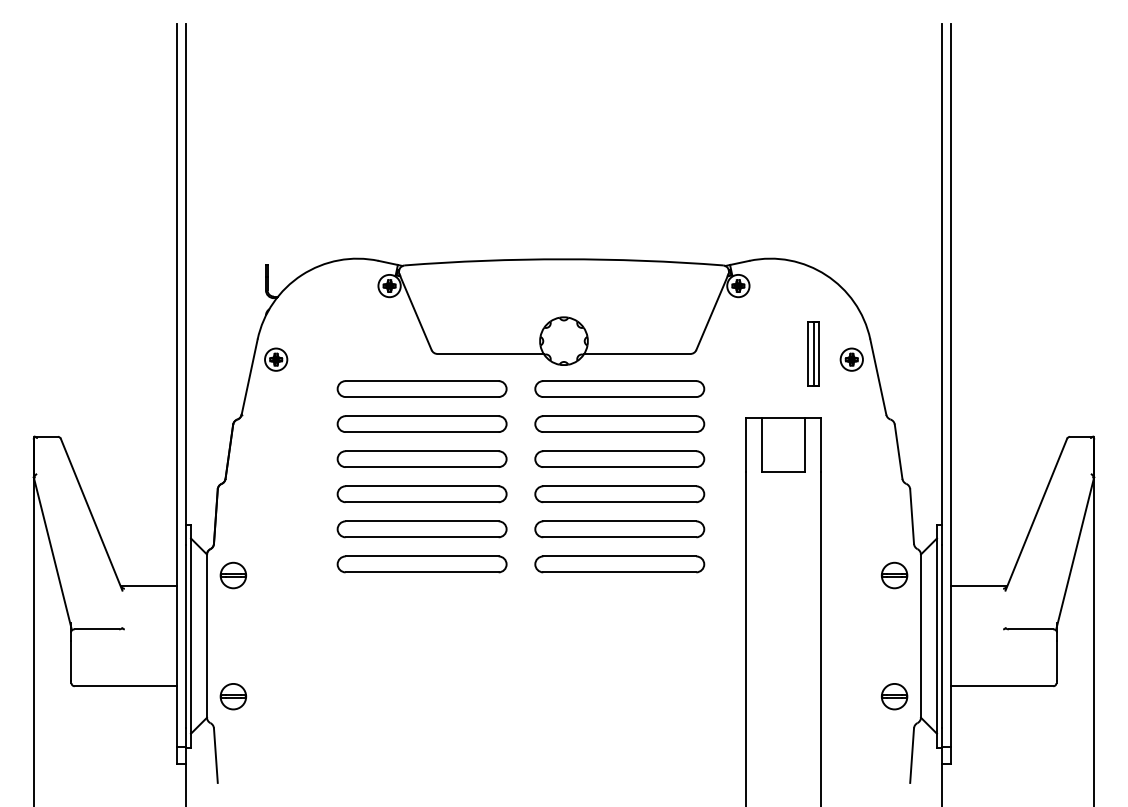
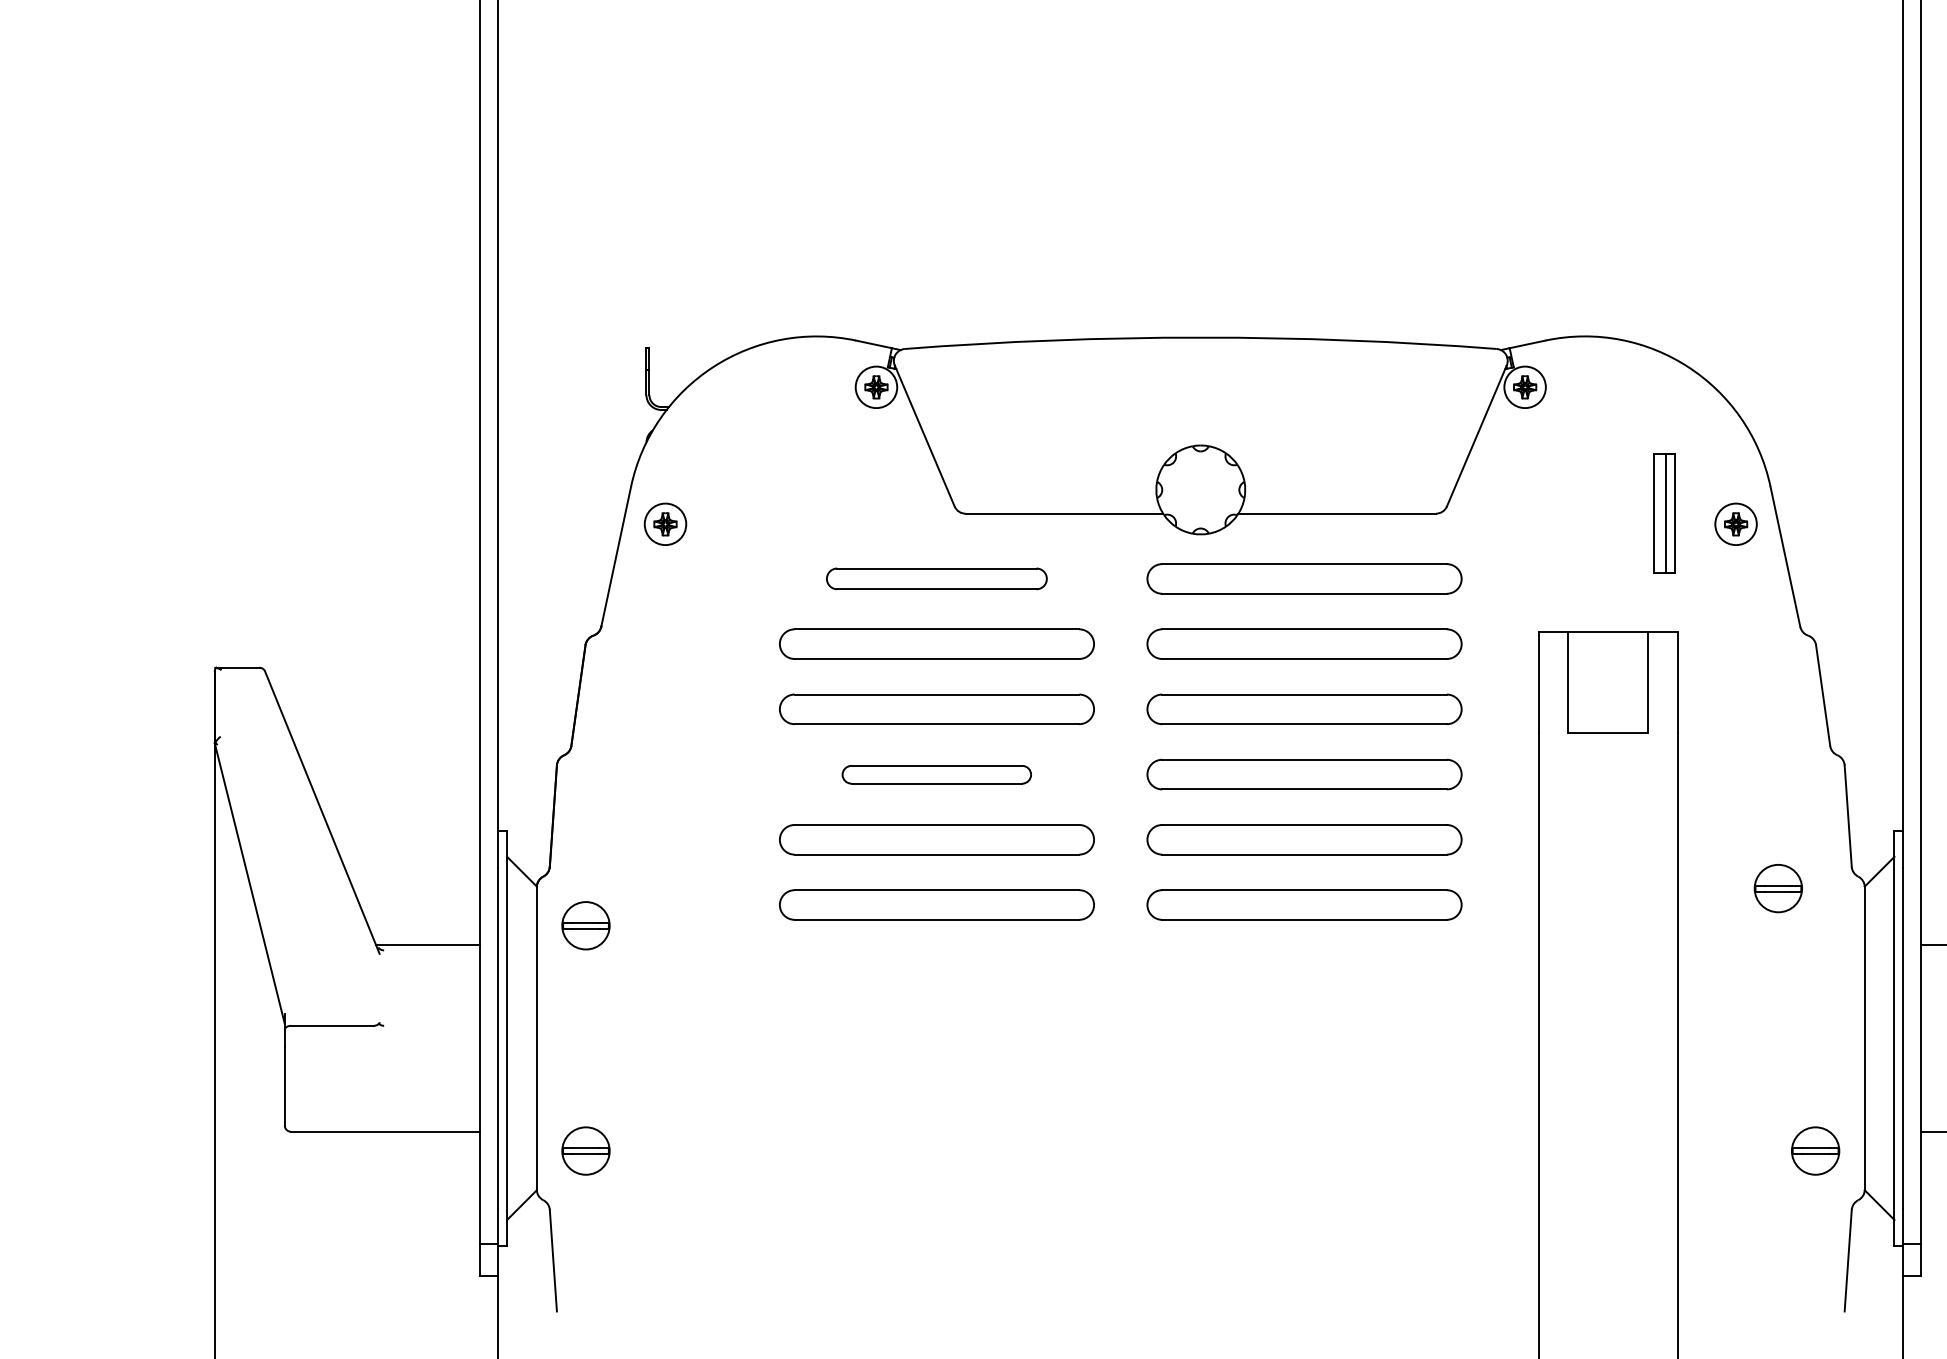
part: (421, 388) -> (935, 577), size x0.7
part: (421, 494) -> (935, 775), size x0.6
part: (894, 575) -> (1778, 888), moved

